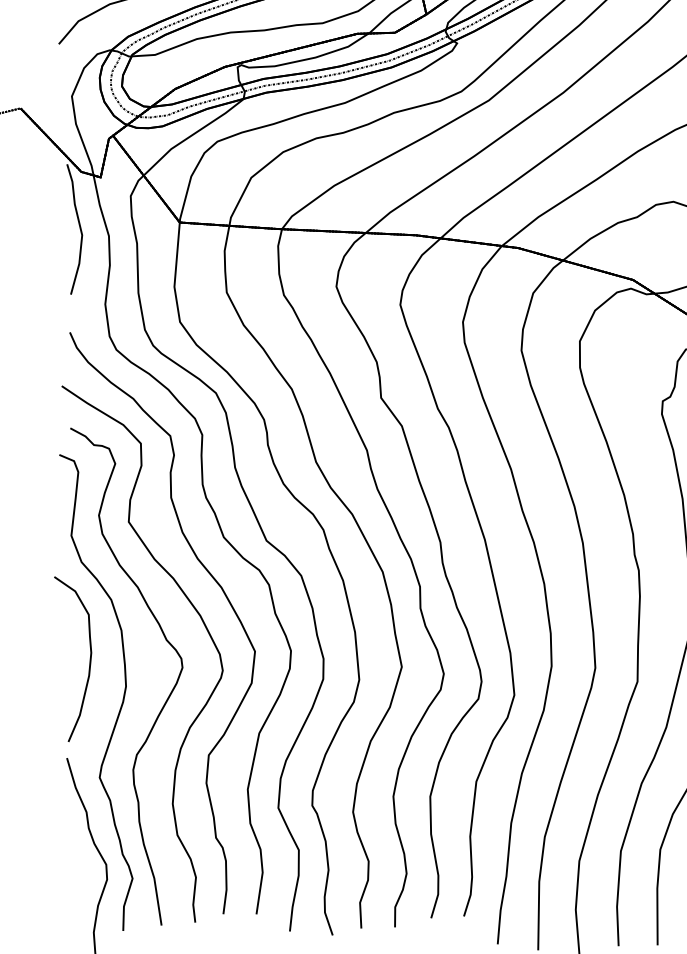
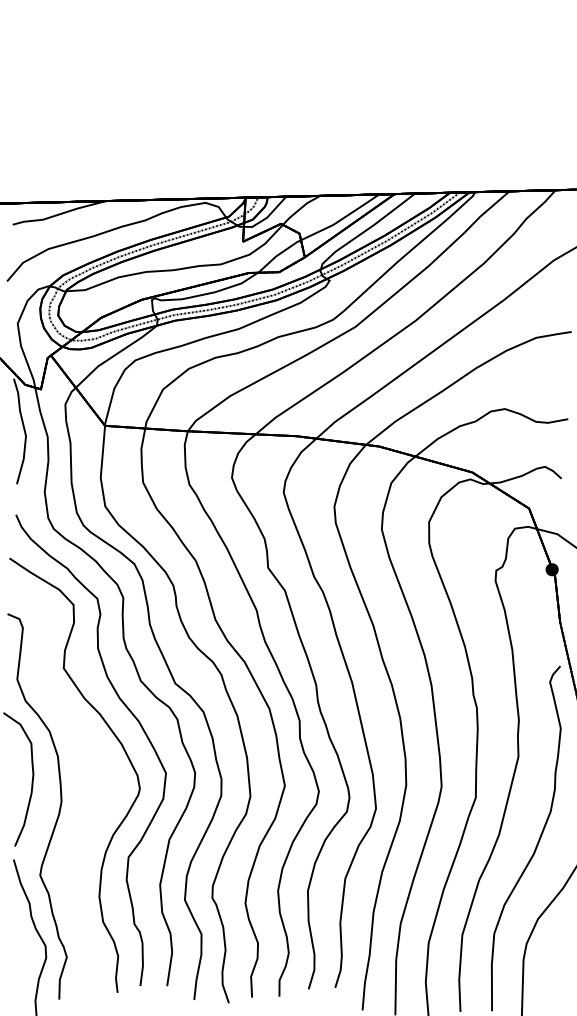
part: (164, 702) -> (92, 814), removed

